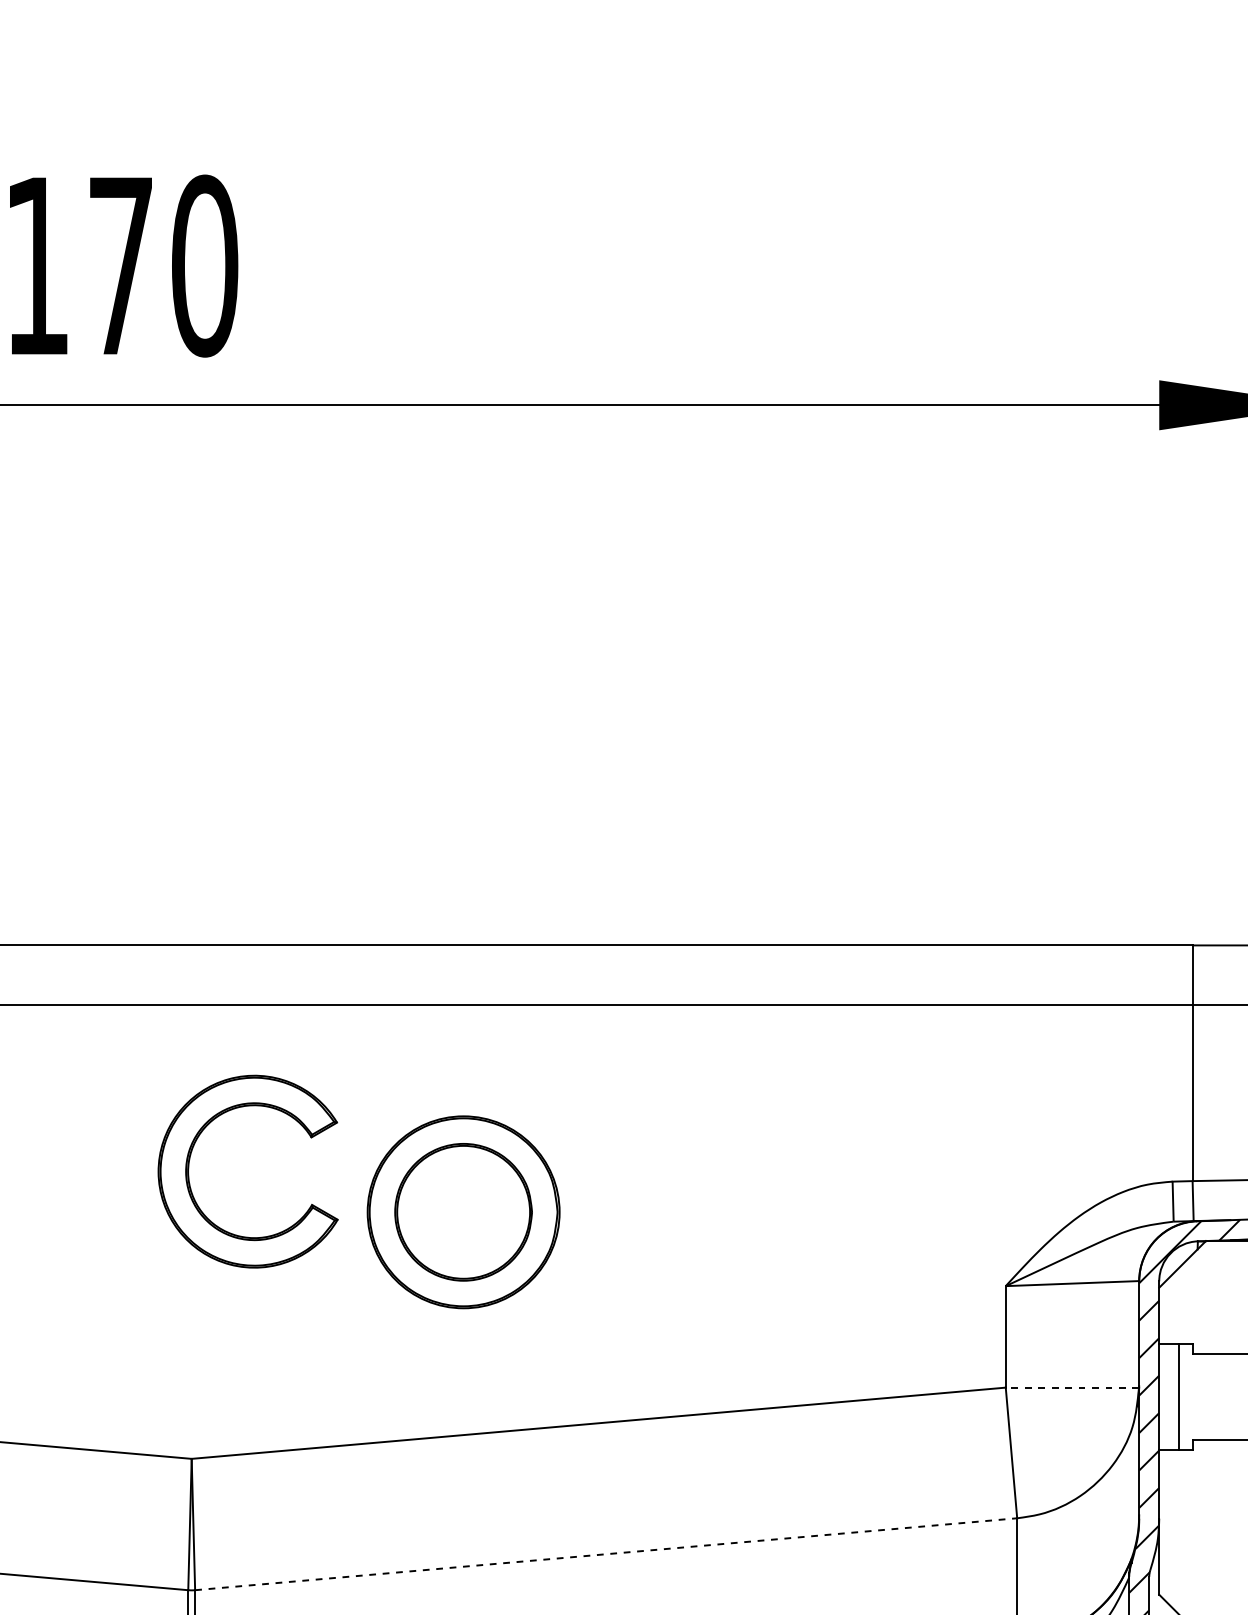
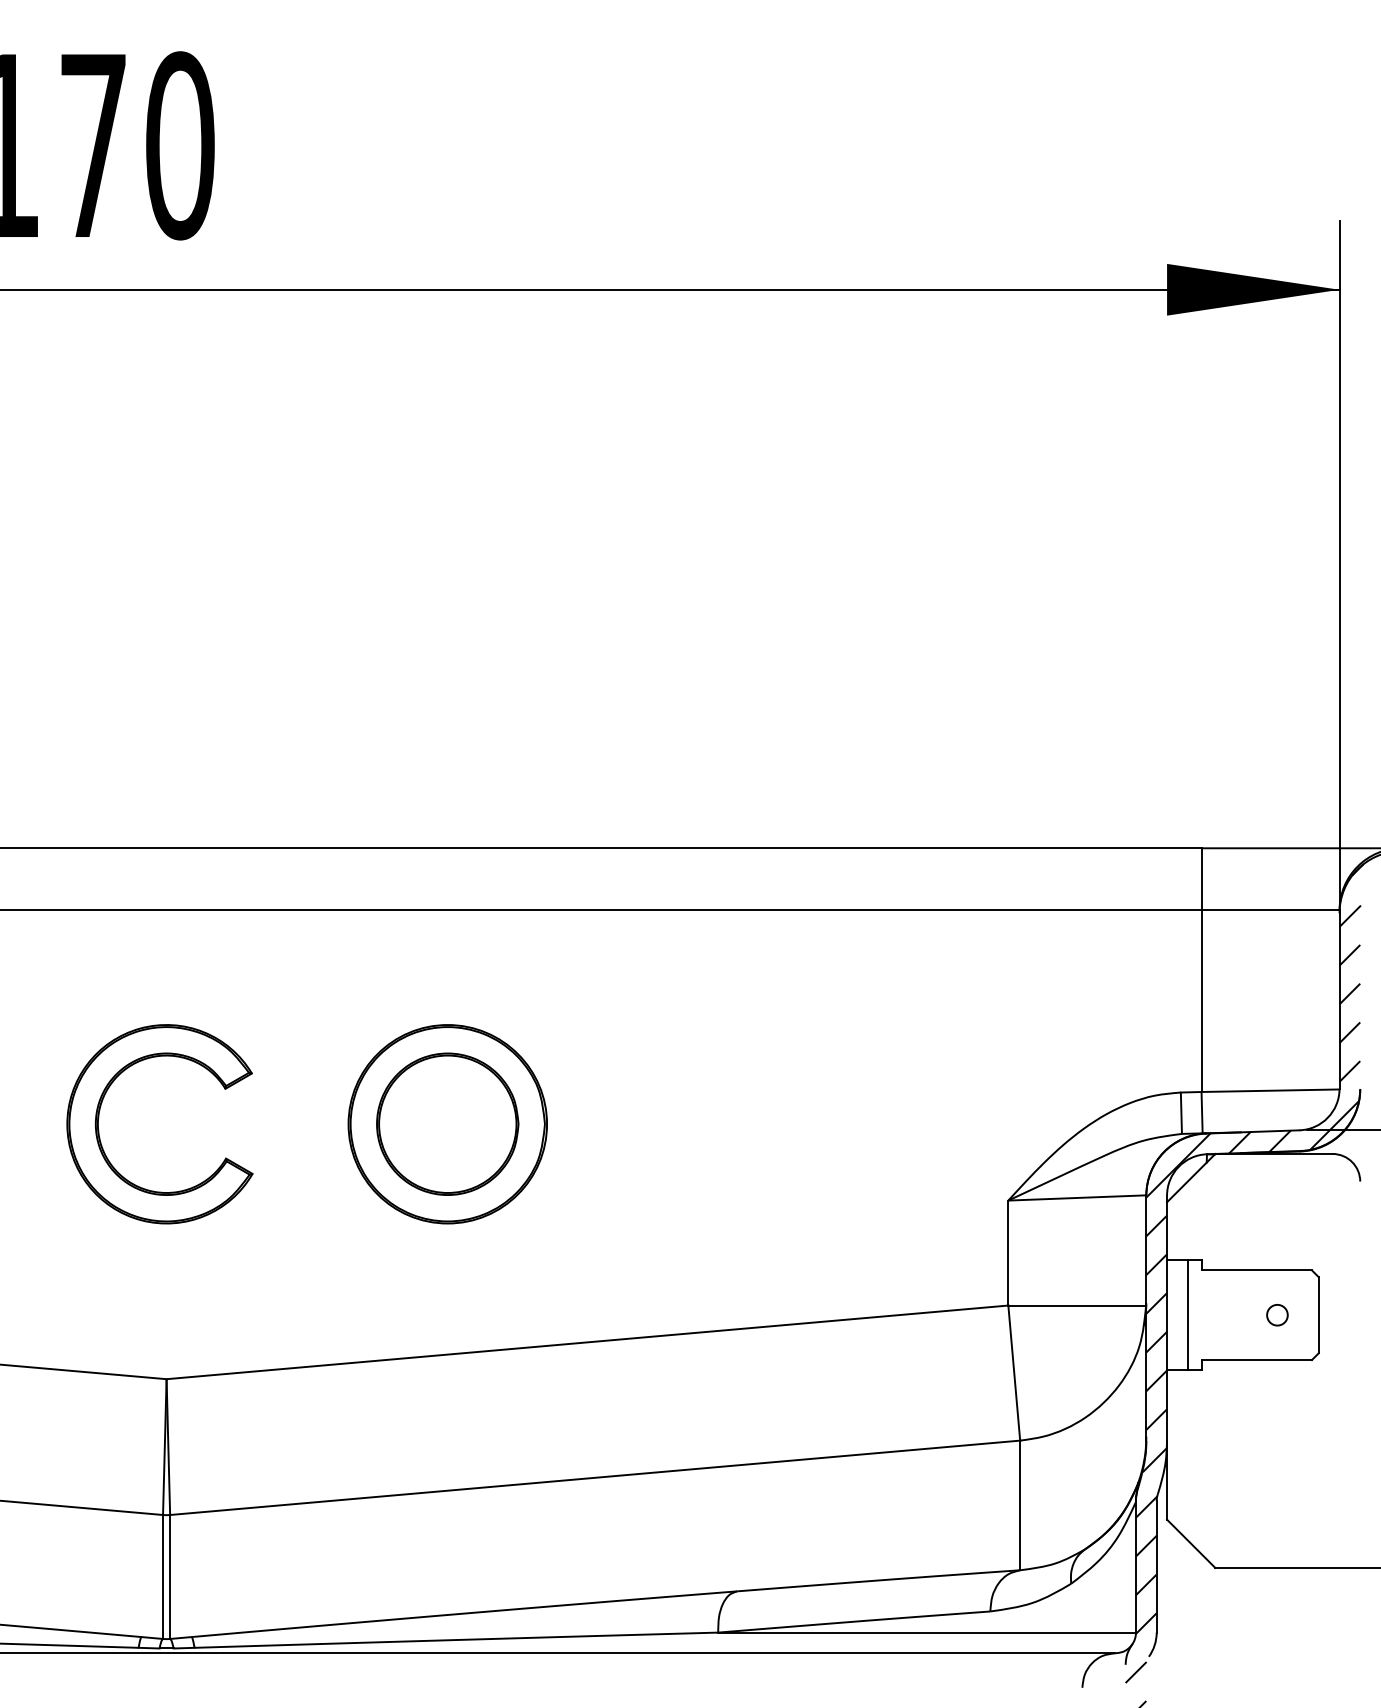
part: (189, 1166) -> (99, 1118), moved
line: (1072, 1387) -> (1077, 1305), dashed -> solid
line: (606, 1553) -> (595, 1477), dashed -> solid

